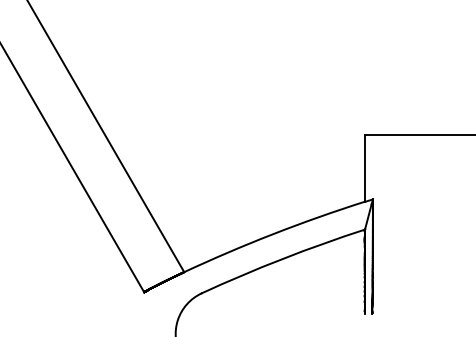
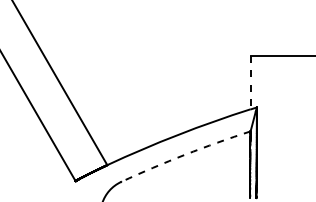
line: (365, 168) -> (250, 83), solid -> dashed
arc: (282, 259) -> (185, 155), solid -> dashed

